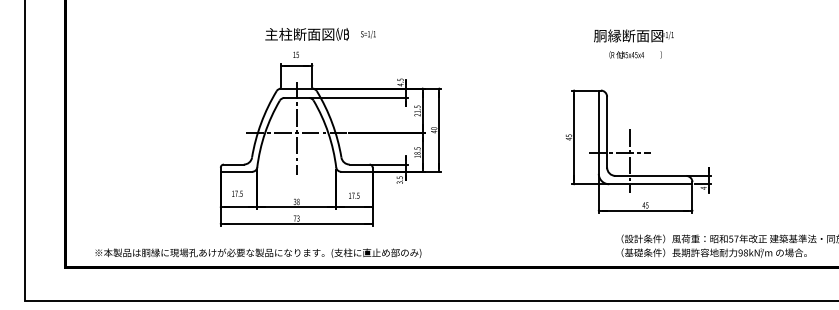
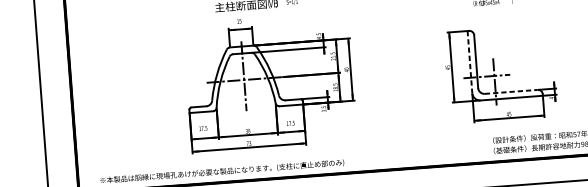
line: (598, 132) -> (469, 62), solid -> dashed
line: (651, 175) -> (511, 91), solid -> dashed

